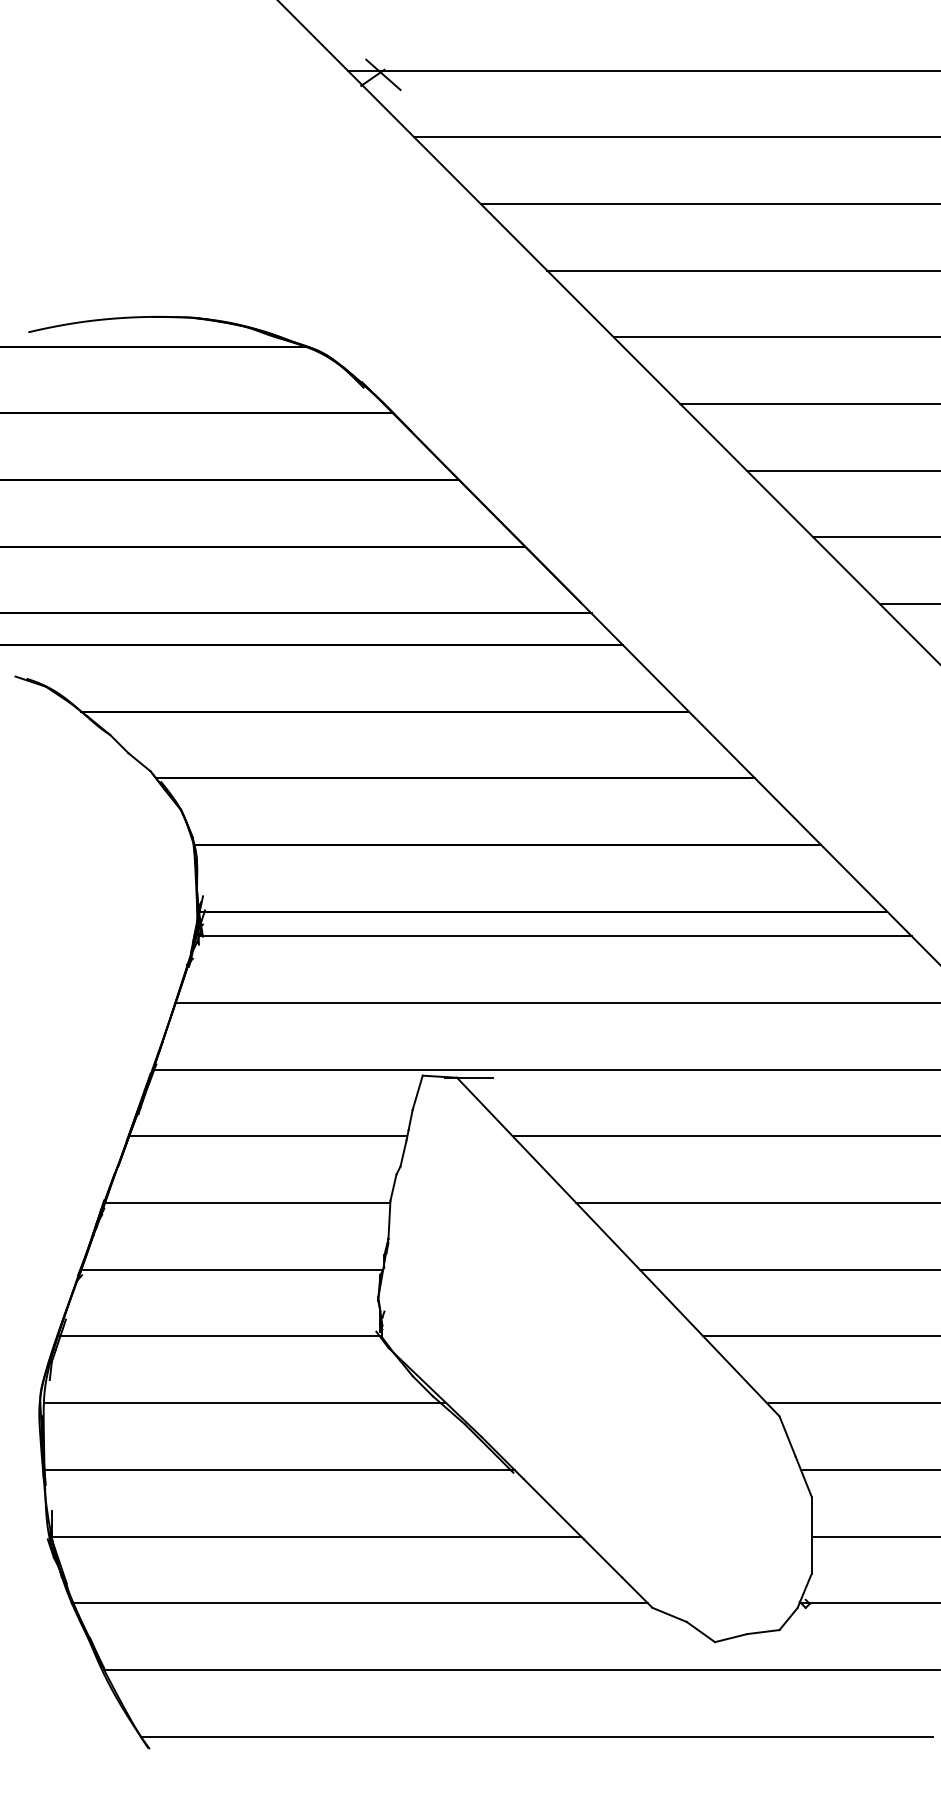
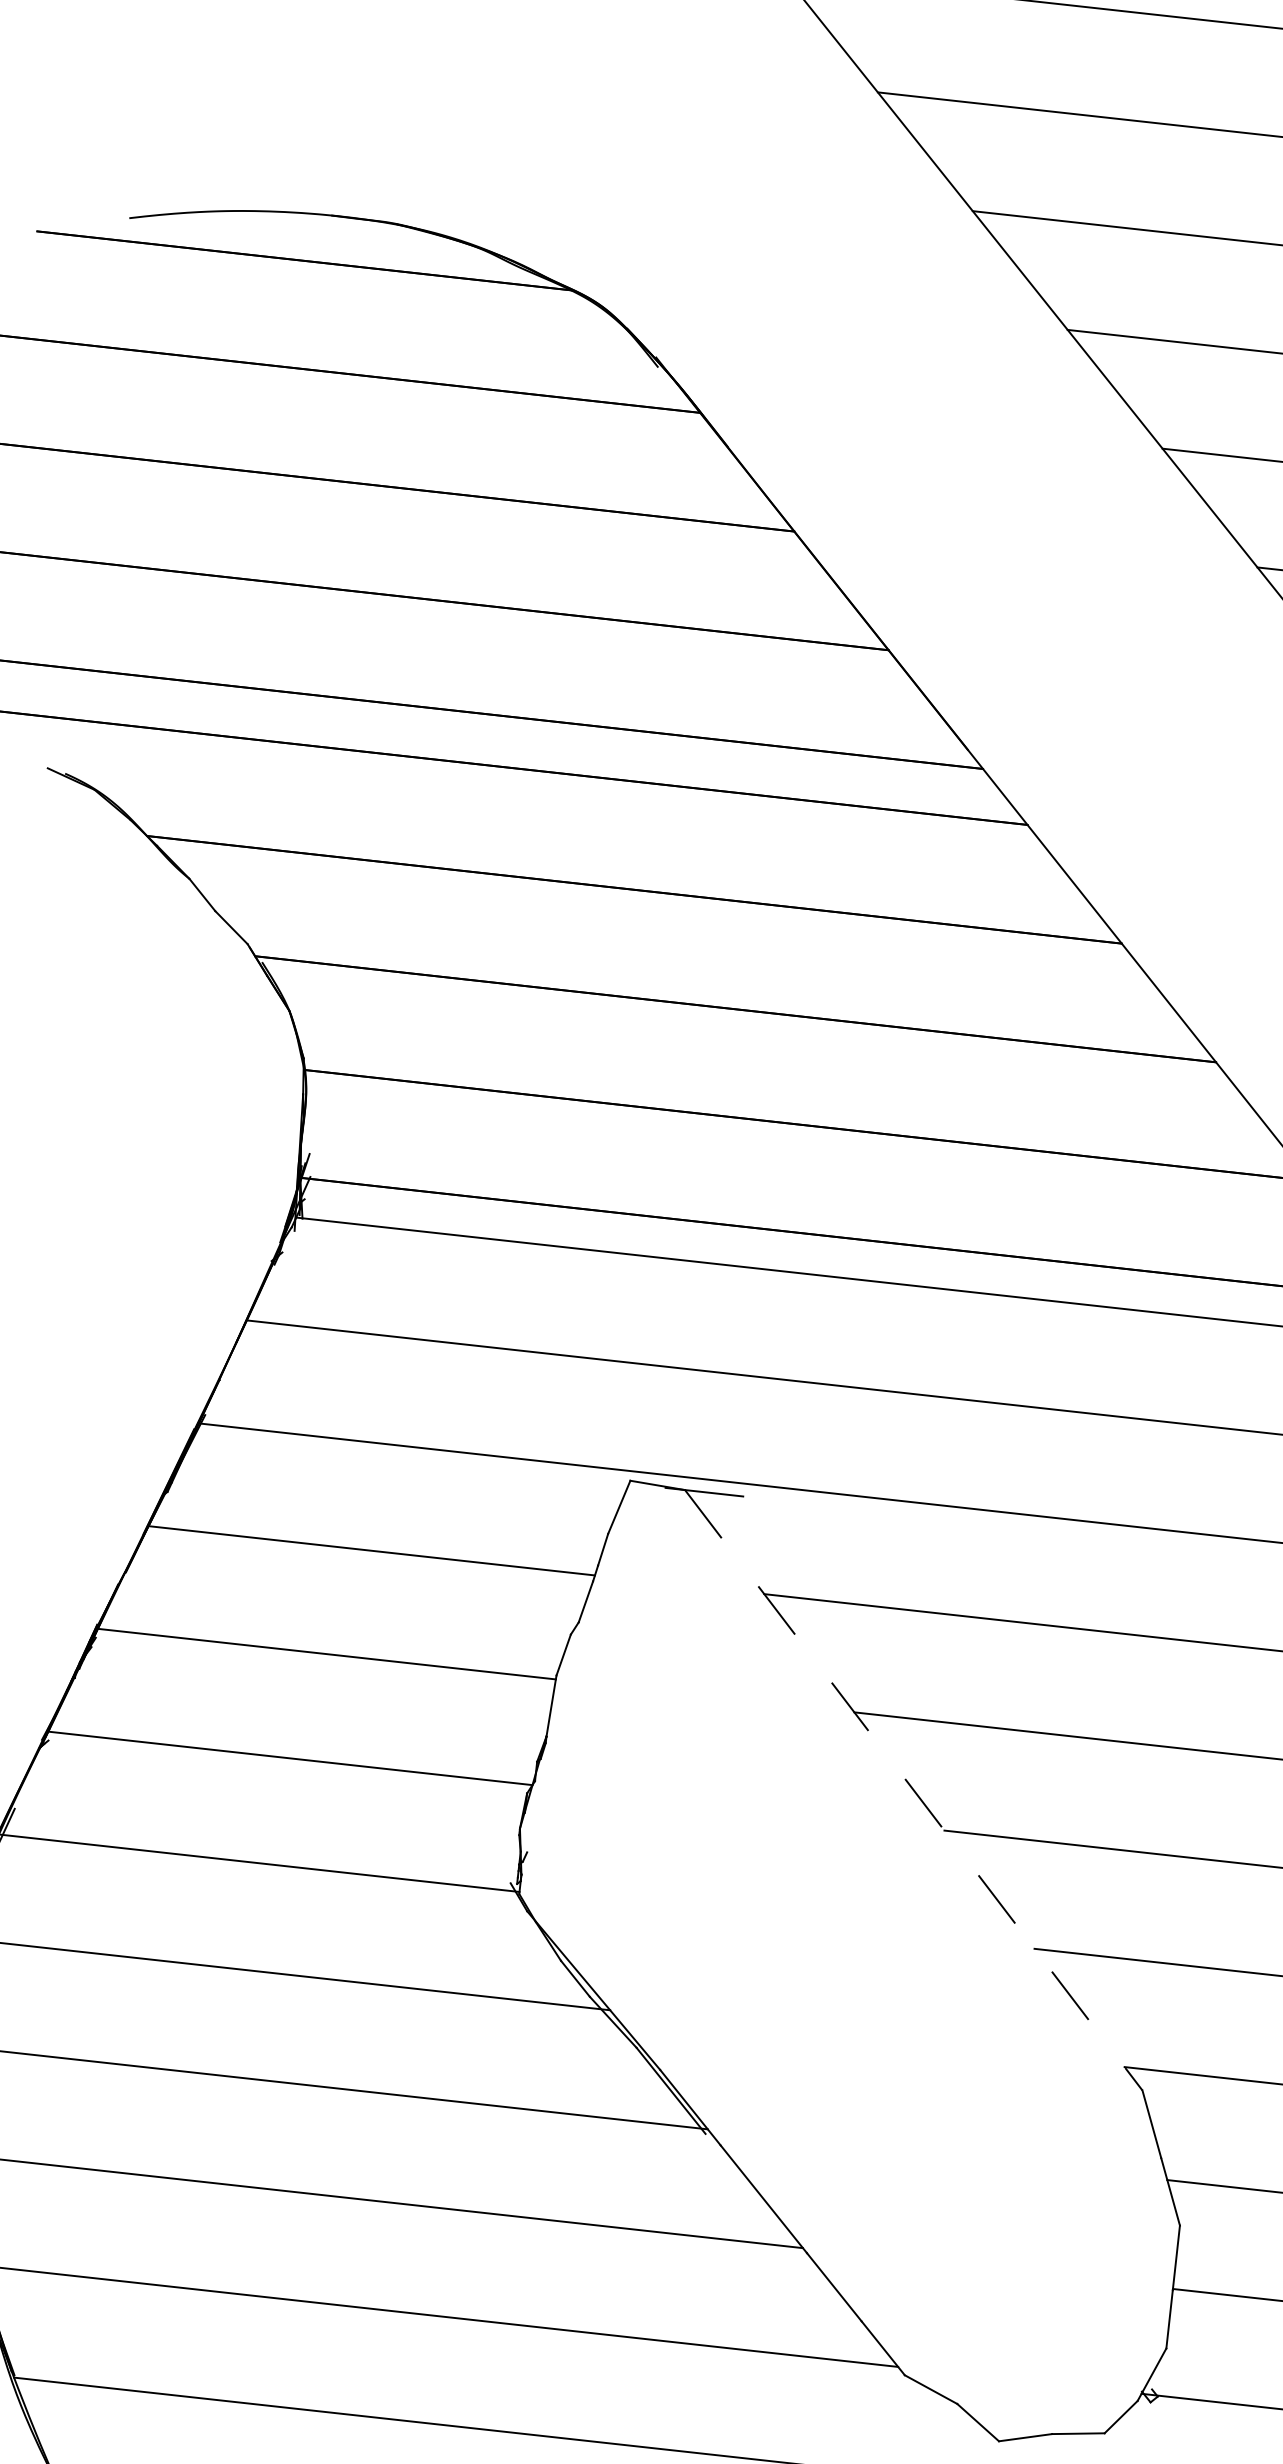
line: (618, 1247) -> (914, 1791), solid -> dashed

